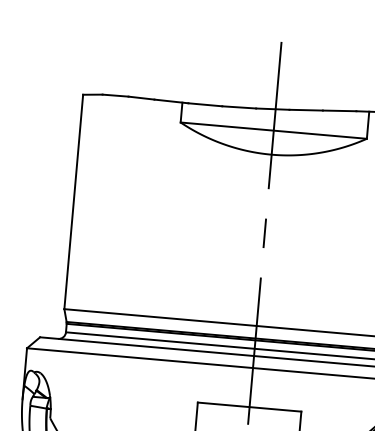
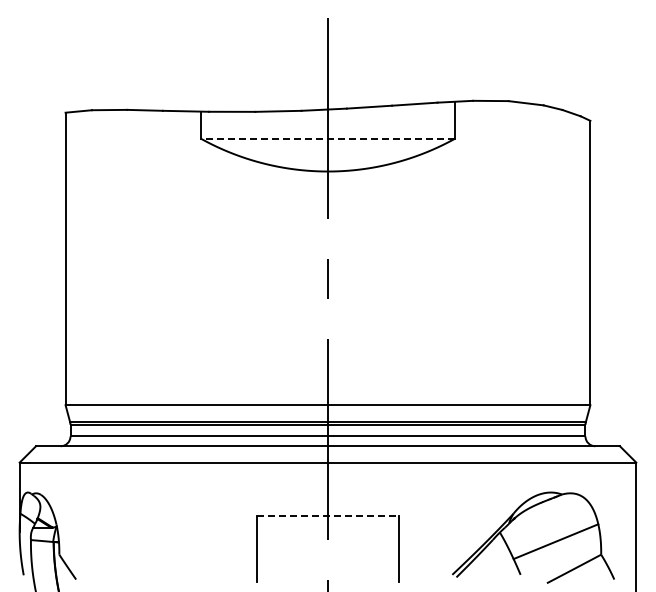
line: (273, 130) -> (327, 138), solid -> dashed
line: (249, 406) -> (327, 515), solid -> dashed

